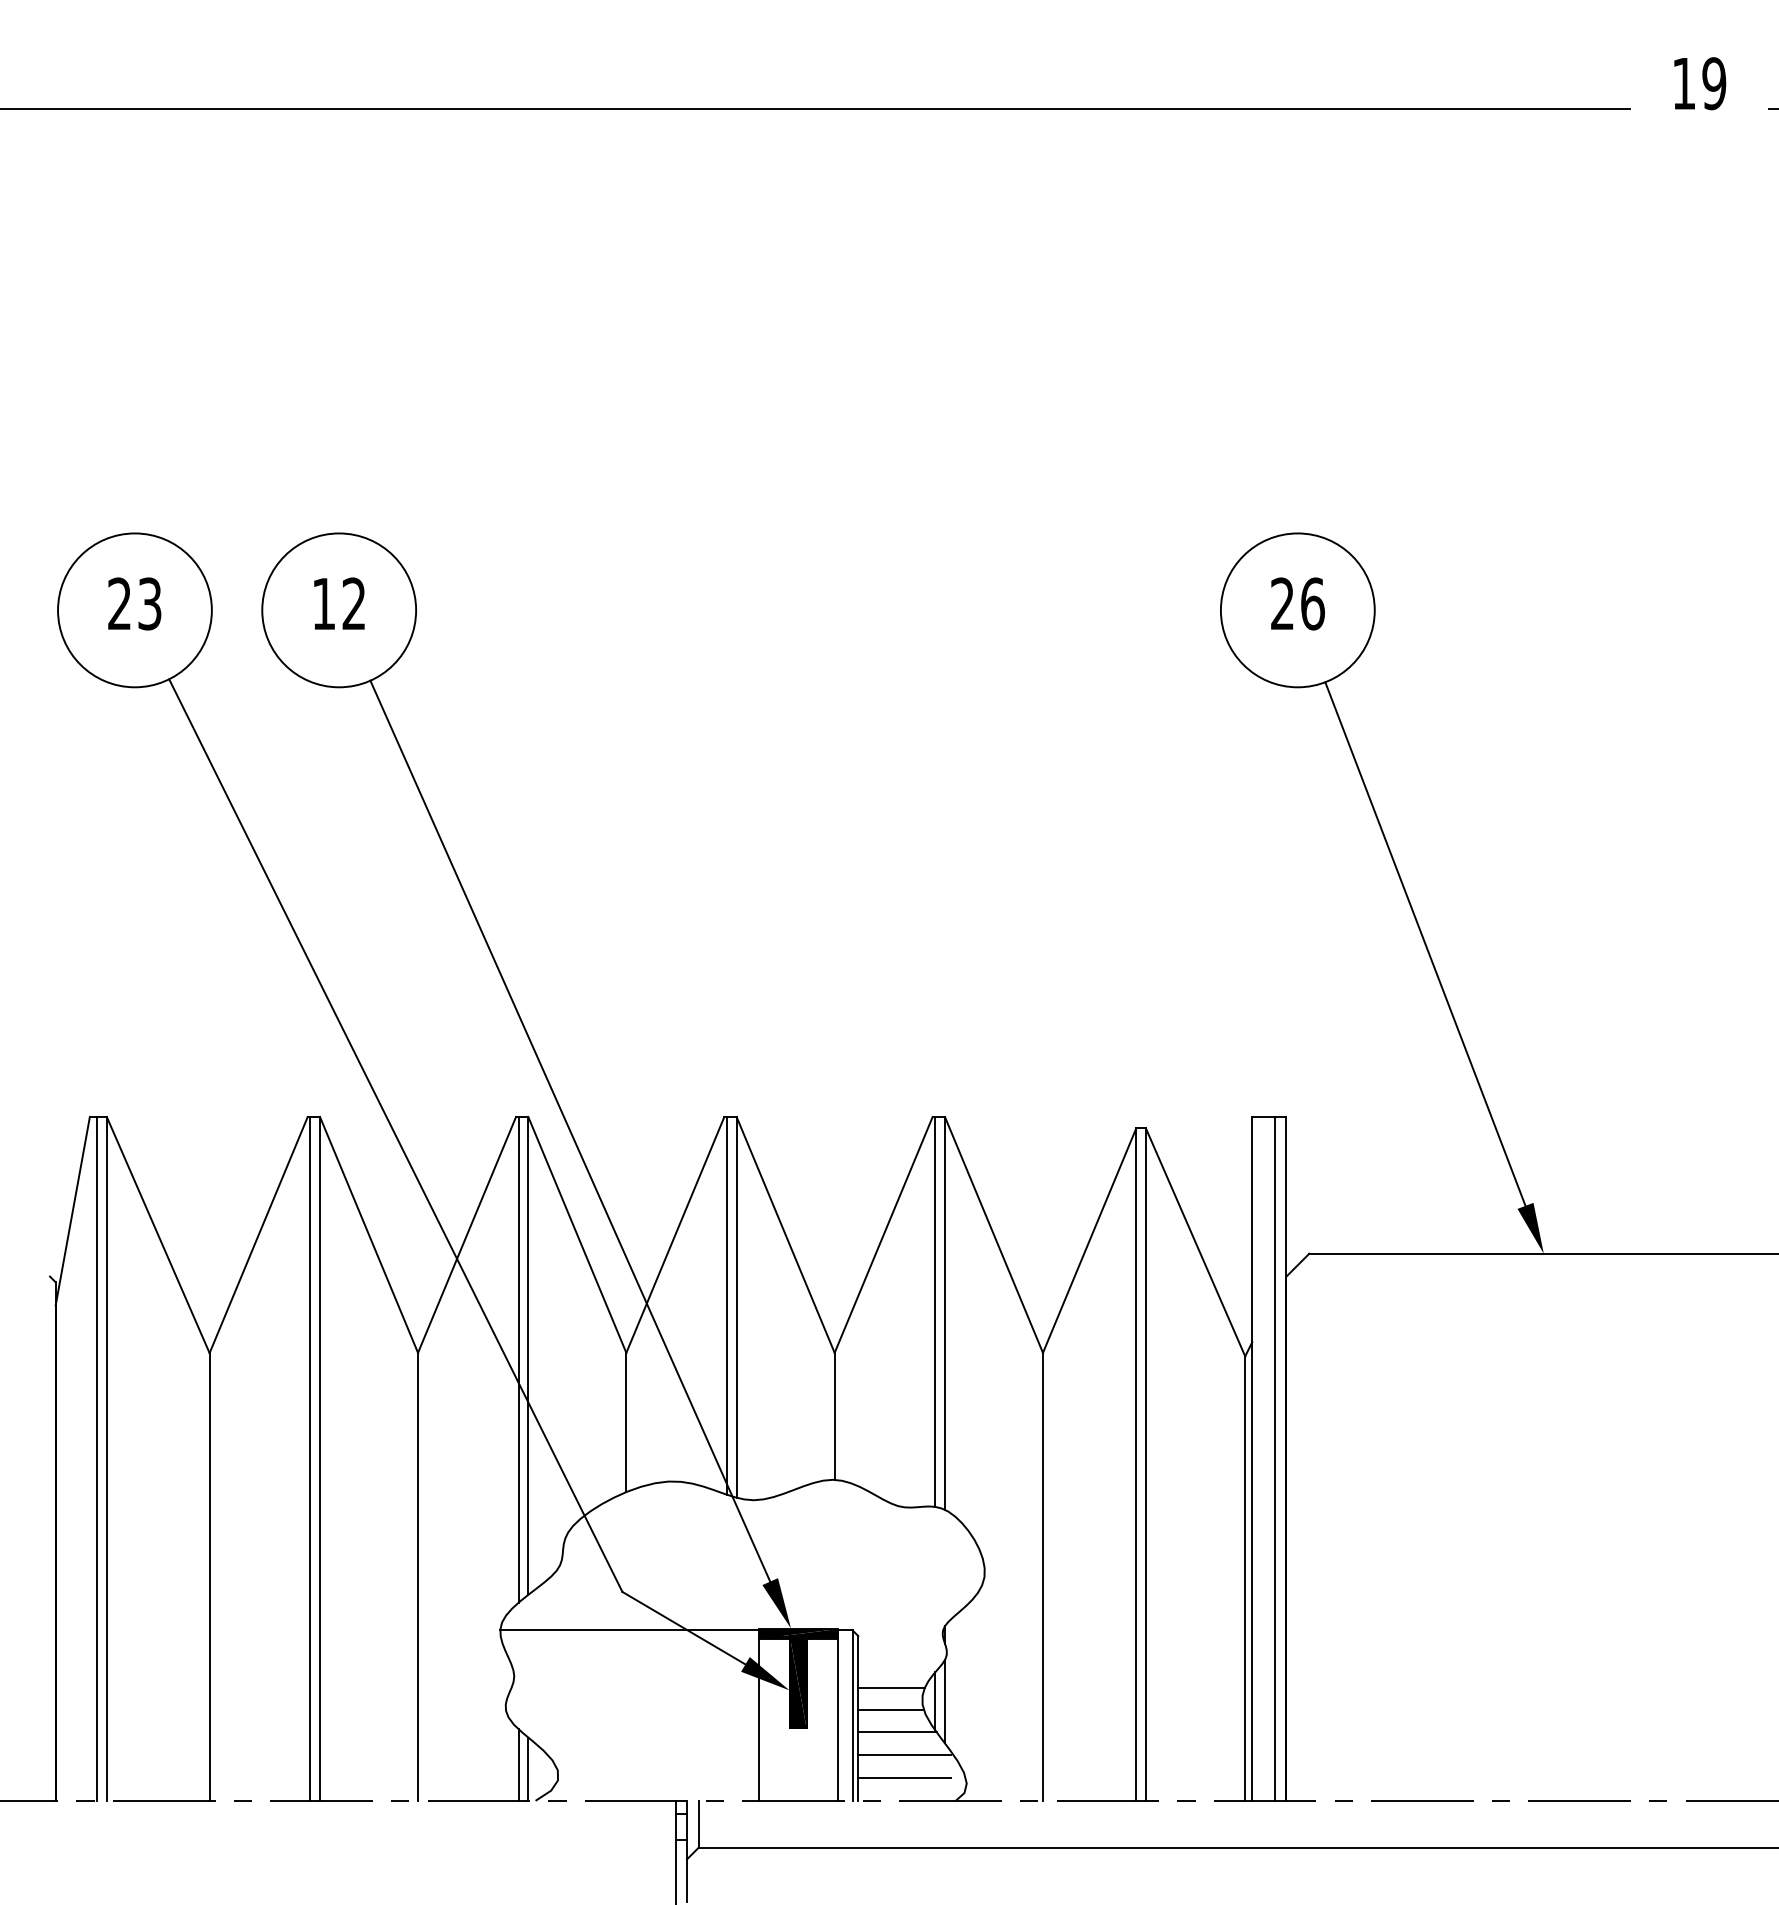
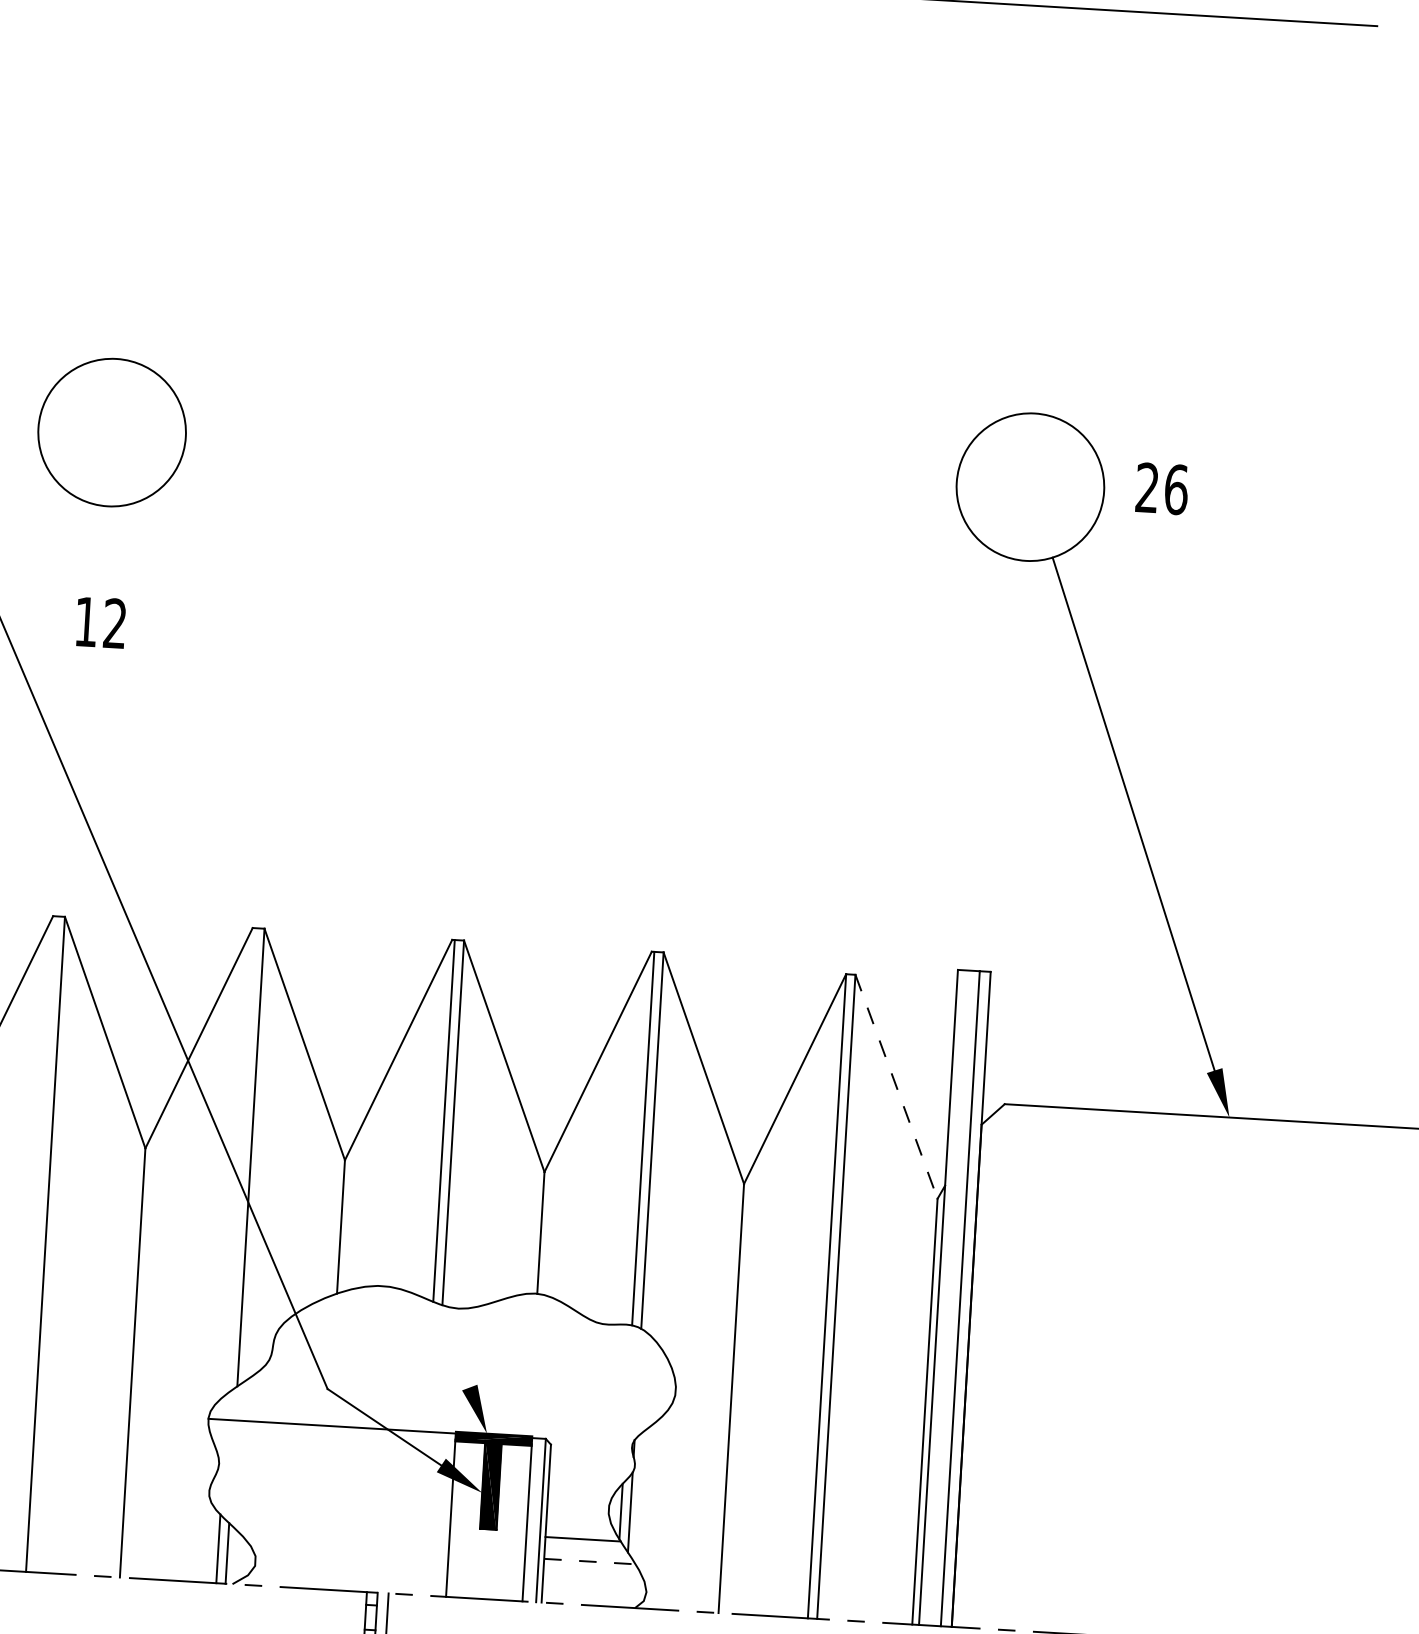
text: (339, 603) -> (101, 622), moved
text: (1297, 603) -> (1161, 488), moved
line: (570, 1130) -> (304, 944), removed
line: (1195, 1242) -> (896, 1086), solid -> dashed
line: (518, 1359) -> (241, 1160), removed
line: (310, 1458) -> (36, 1243), removed
line: (891, 1687) -> (579, 1495), removed
line: (891, 1709) -> (578, 1516), removed
line: (905, 1755) -> (589, 1561), solid -> dashed
line: (904, 1778) -> (587, 1583), removed

